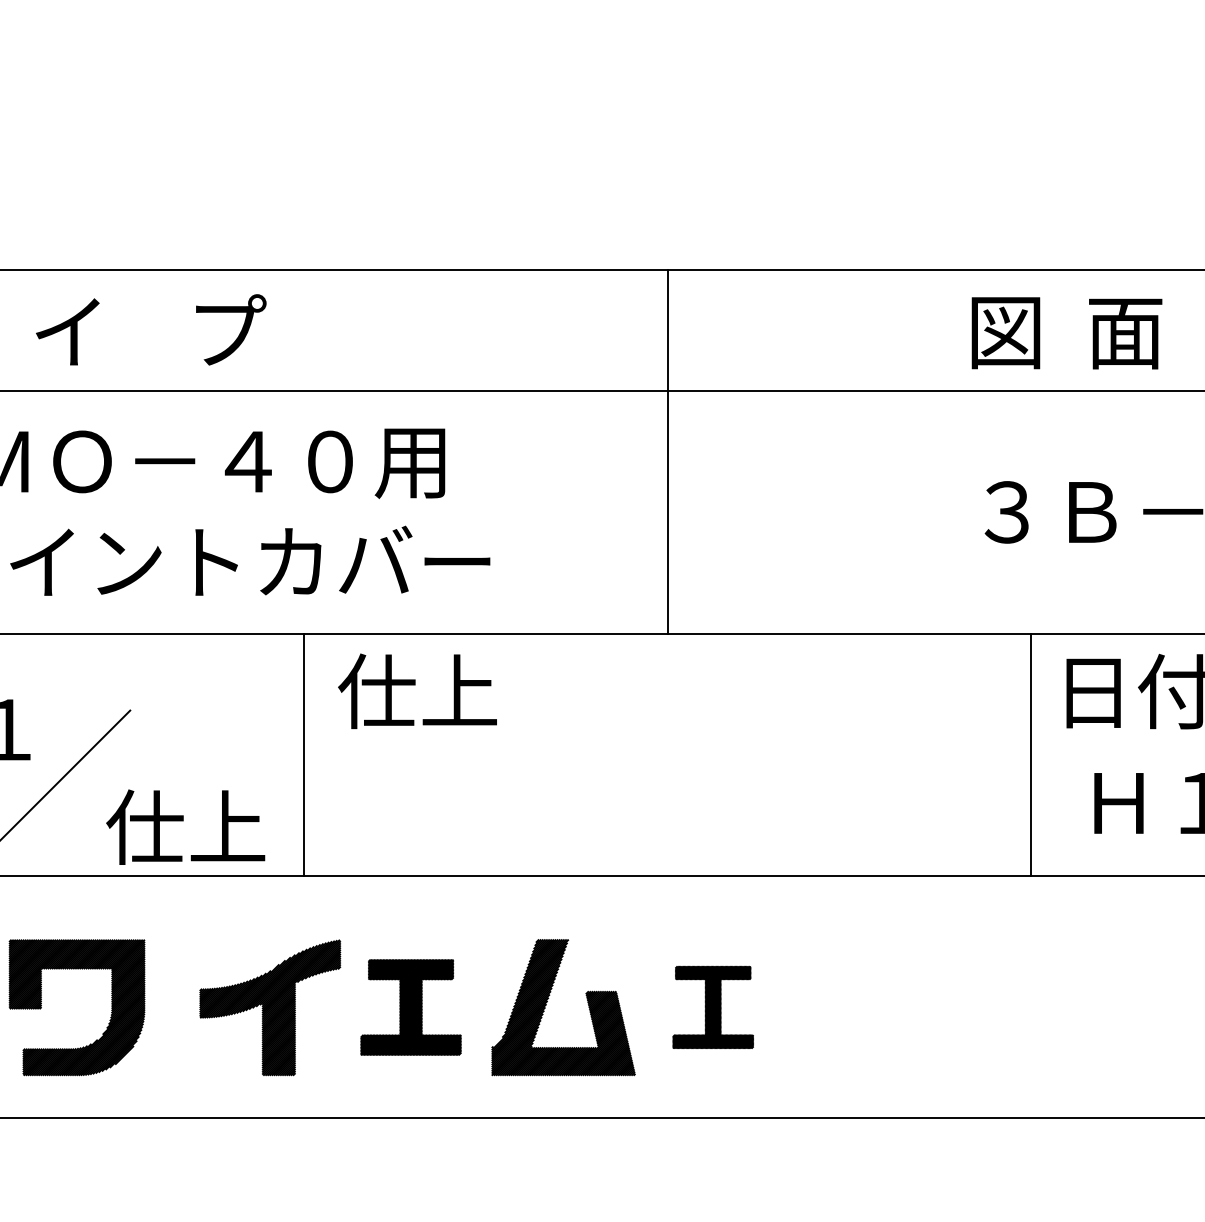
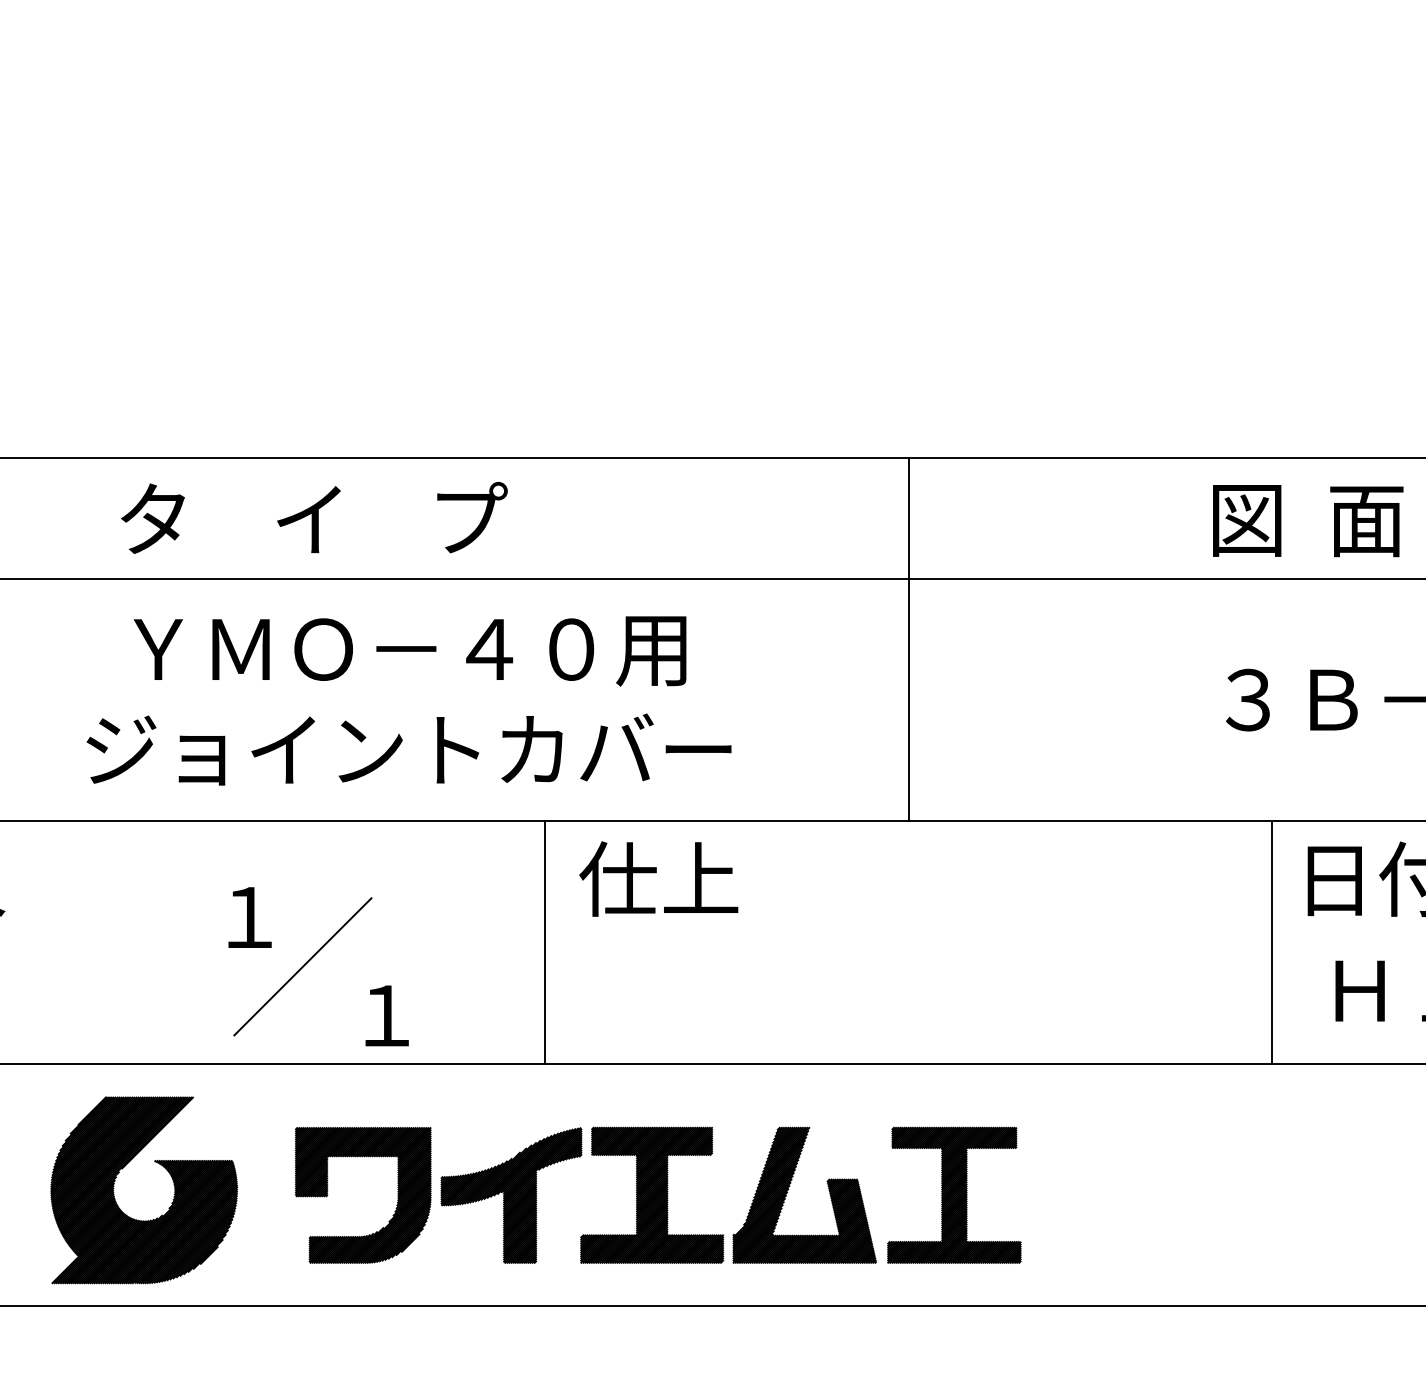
text: (185, 826) -> (426, 1014), 仕上 -> １
part: (411, 1006) -> (652, 1194), size x1.43
part: (713, 1006) -> (954, 1194), size x1.67
part: (111, 1007) -> (397, 1195), moved

